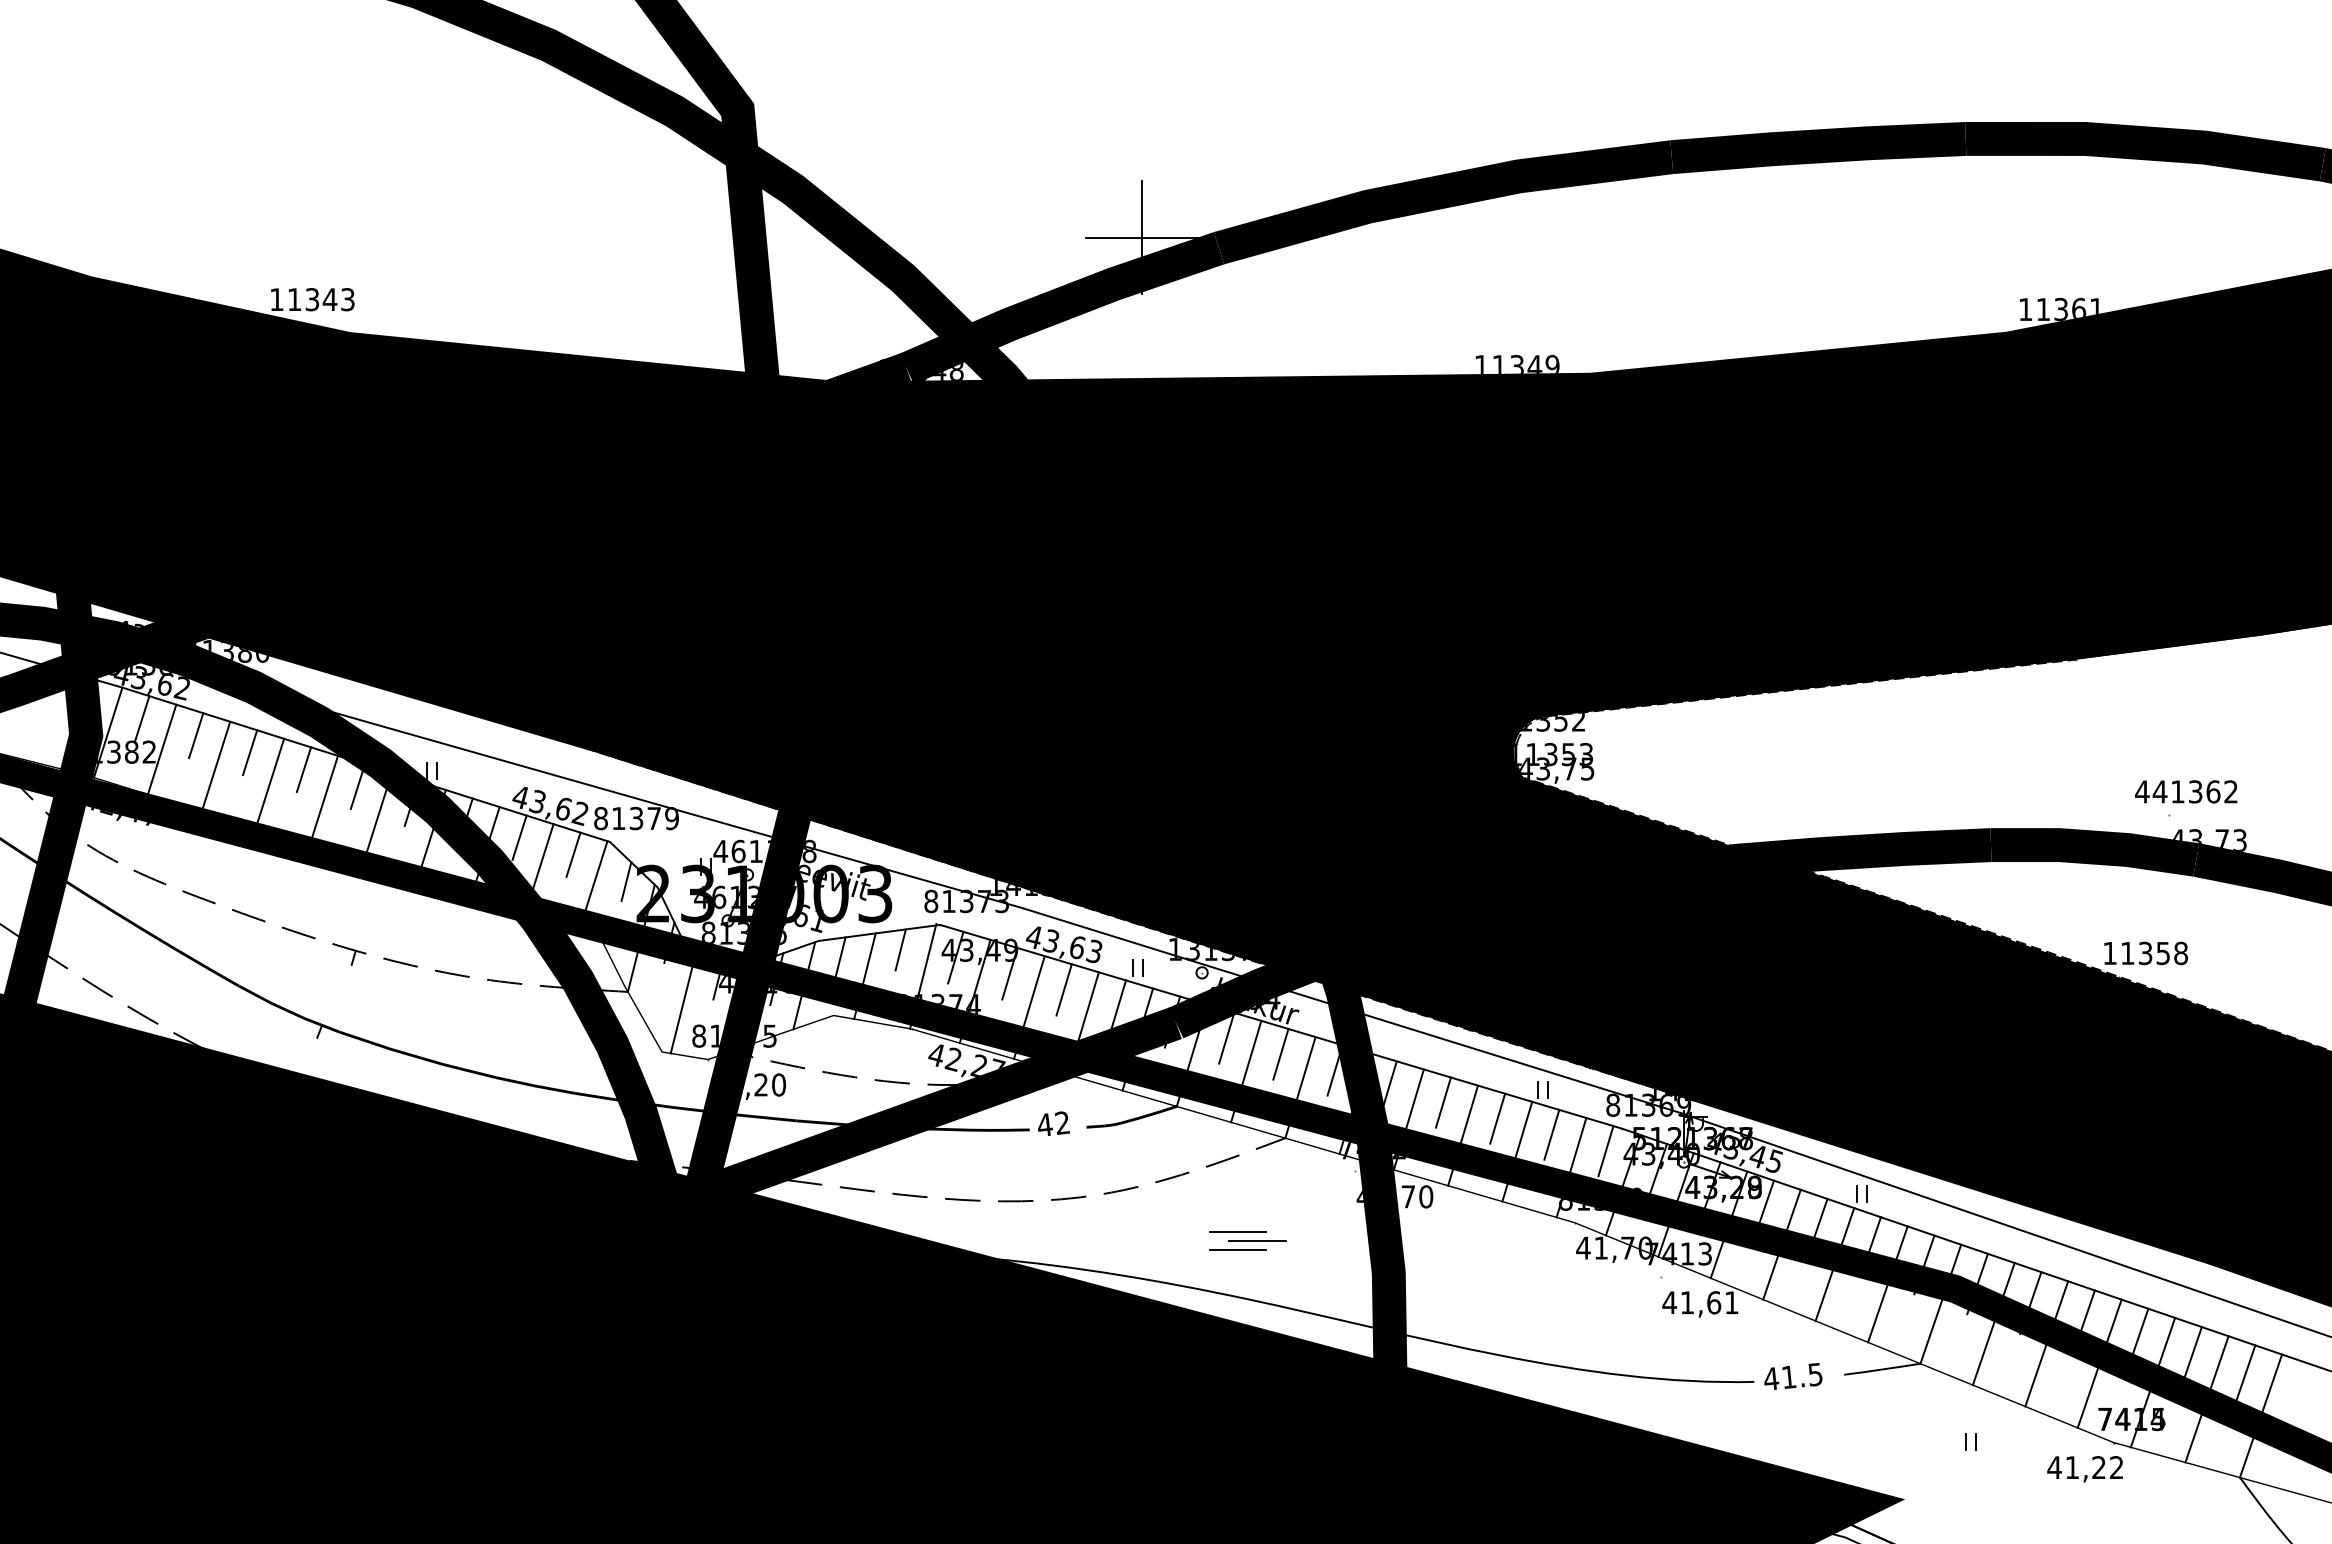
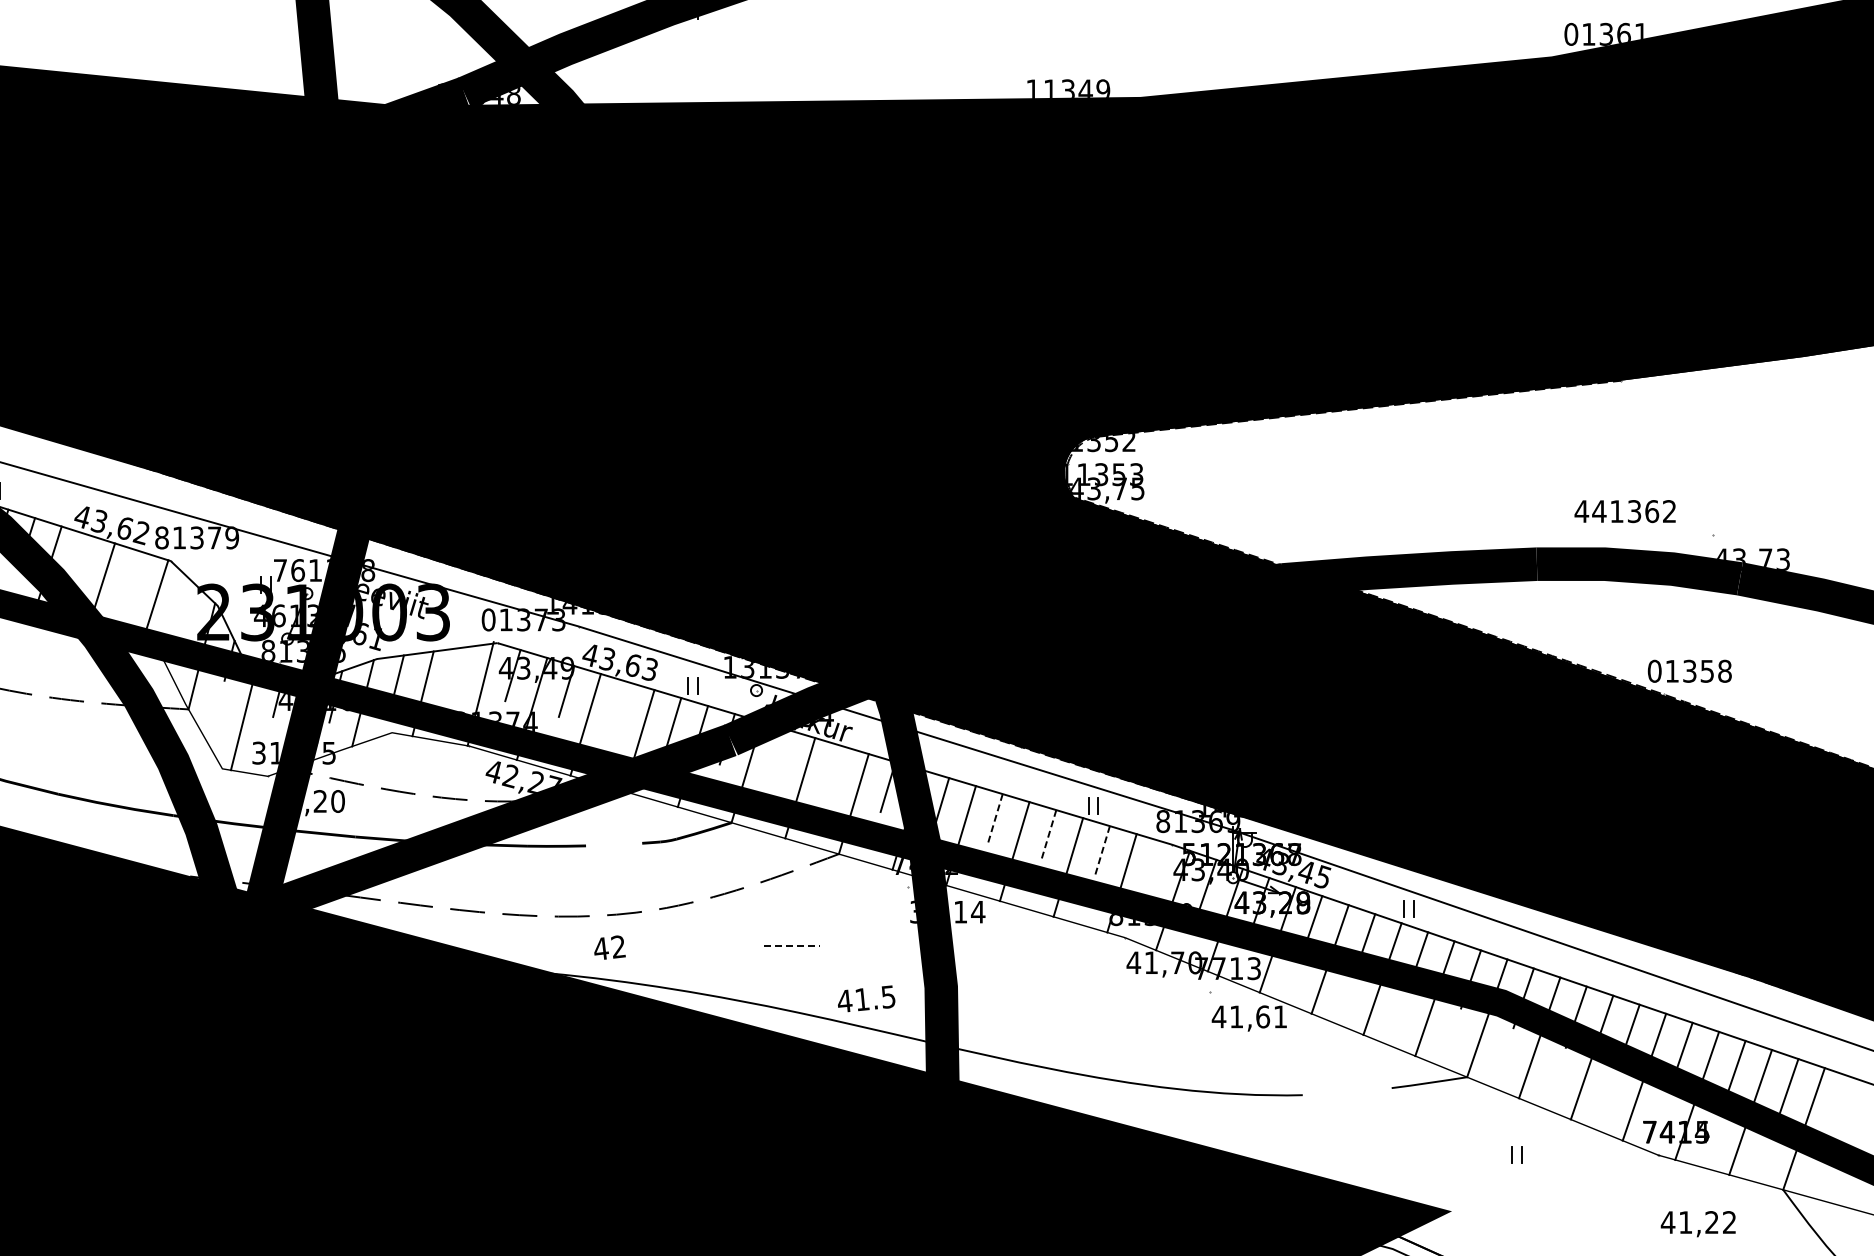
text: (2025, 309) -> (1571, 34), 1 -> 0
text: (2186, 791) -> (1625, 511), moved
line: (519, 837) -> (81, 556), removed
text: (720, 851) -> (280, 570), 46 -> 76
line: (573, 854) -> (134, 573), removed
line: (626, 881) -> (187, 600), removed
text: (931, 901) -> (488, 619), 8 -> 0
line: (900, 949) -> (458, 667), removed
text: (2110, 953) -> (1655, 671), 1 -> 0
line: (1063, 989) -> (619, 707), removed
text: (699, 1035) -> (259, 752), 8 -> 3
line: (1226, 1037) -> (780, 754), removed
line: (1280, 1053) -> (834, 770), removed
line: (1443, 1103) -> (995, 819), solid -> dashed
line: (1497, 1119) -> (1048, 835), solid -> dashed
text: (1053, 1123) -> (609, 947), moved
line: (1551, 1134) -> (1102, 850), solid -> dashed
line: (1605, 1151) -> (1155, 867), removed
text: (1394, 1196) -> (946, 911), 41,70 -> 38,14
line: (1238, 1231) -> (792, 946), solid -> dashed
line: (1257, 1240) -> (811, 955), removed
line: (1237, 1249) -> (791, 964), removed
text: (1669, 1253) -> (1218, 968), 413 -> 713
text: (1793, 1376) -> (866, 998), moved
text: (2084, 1469) -> (1697, 1224), moved

